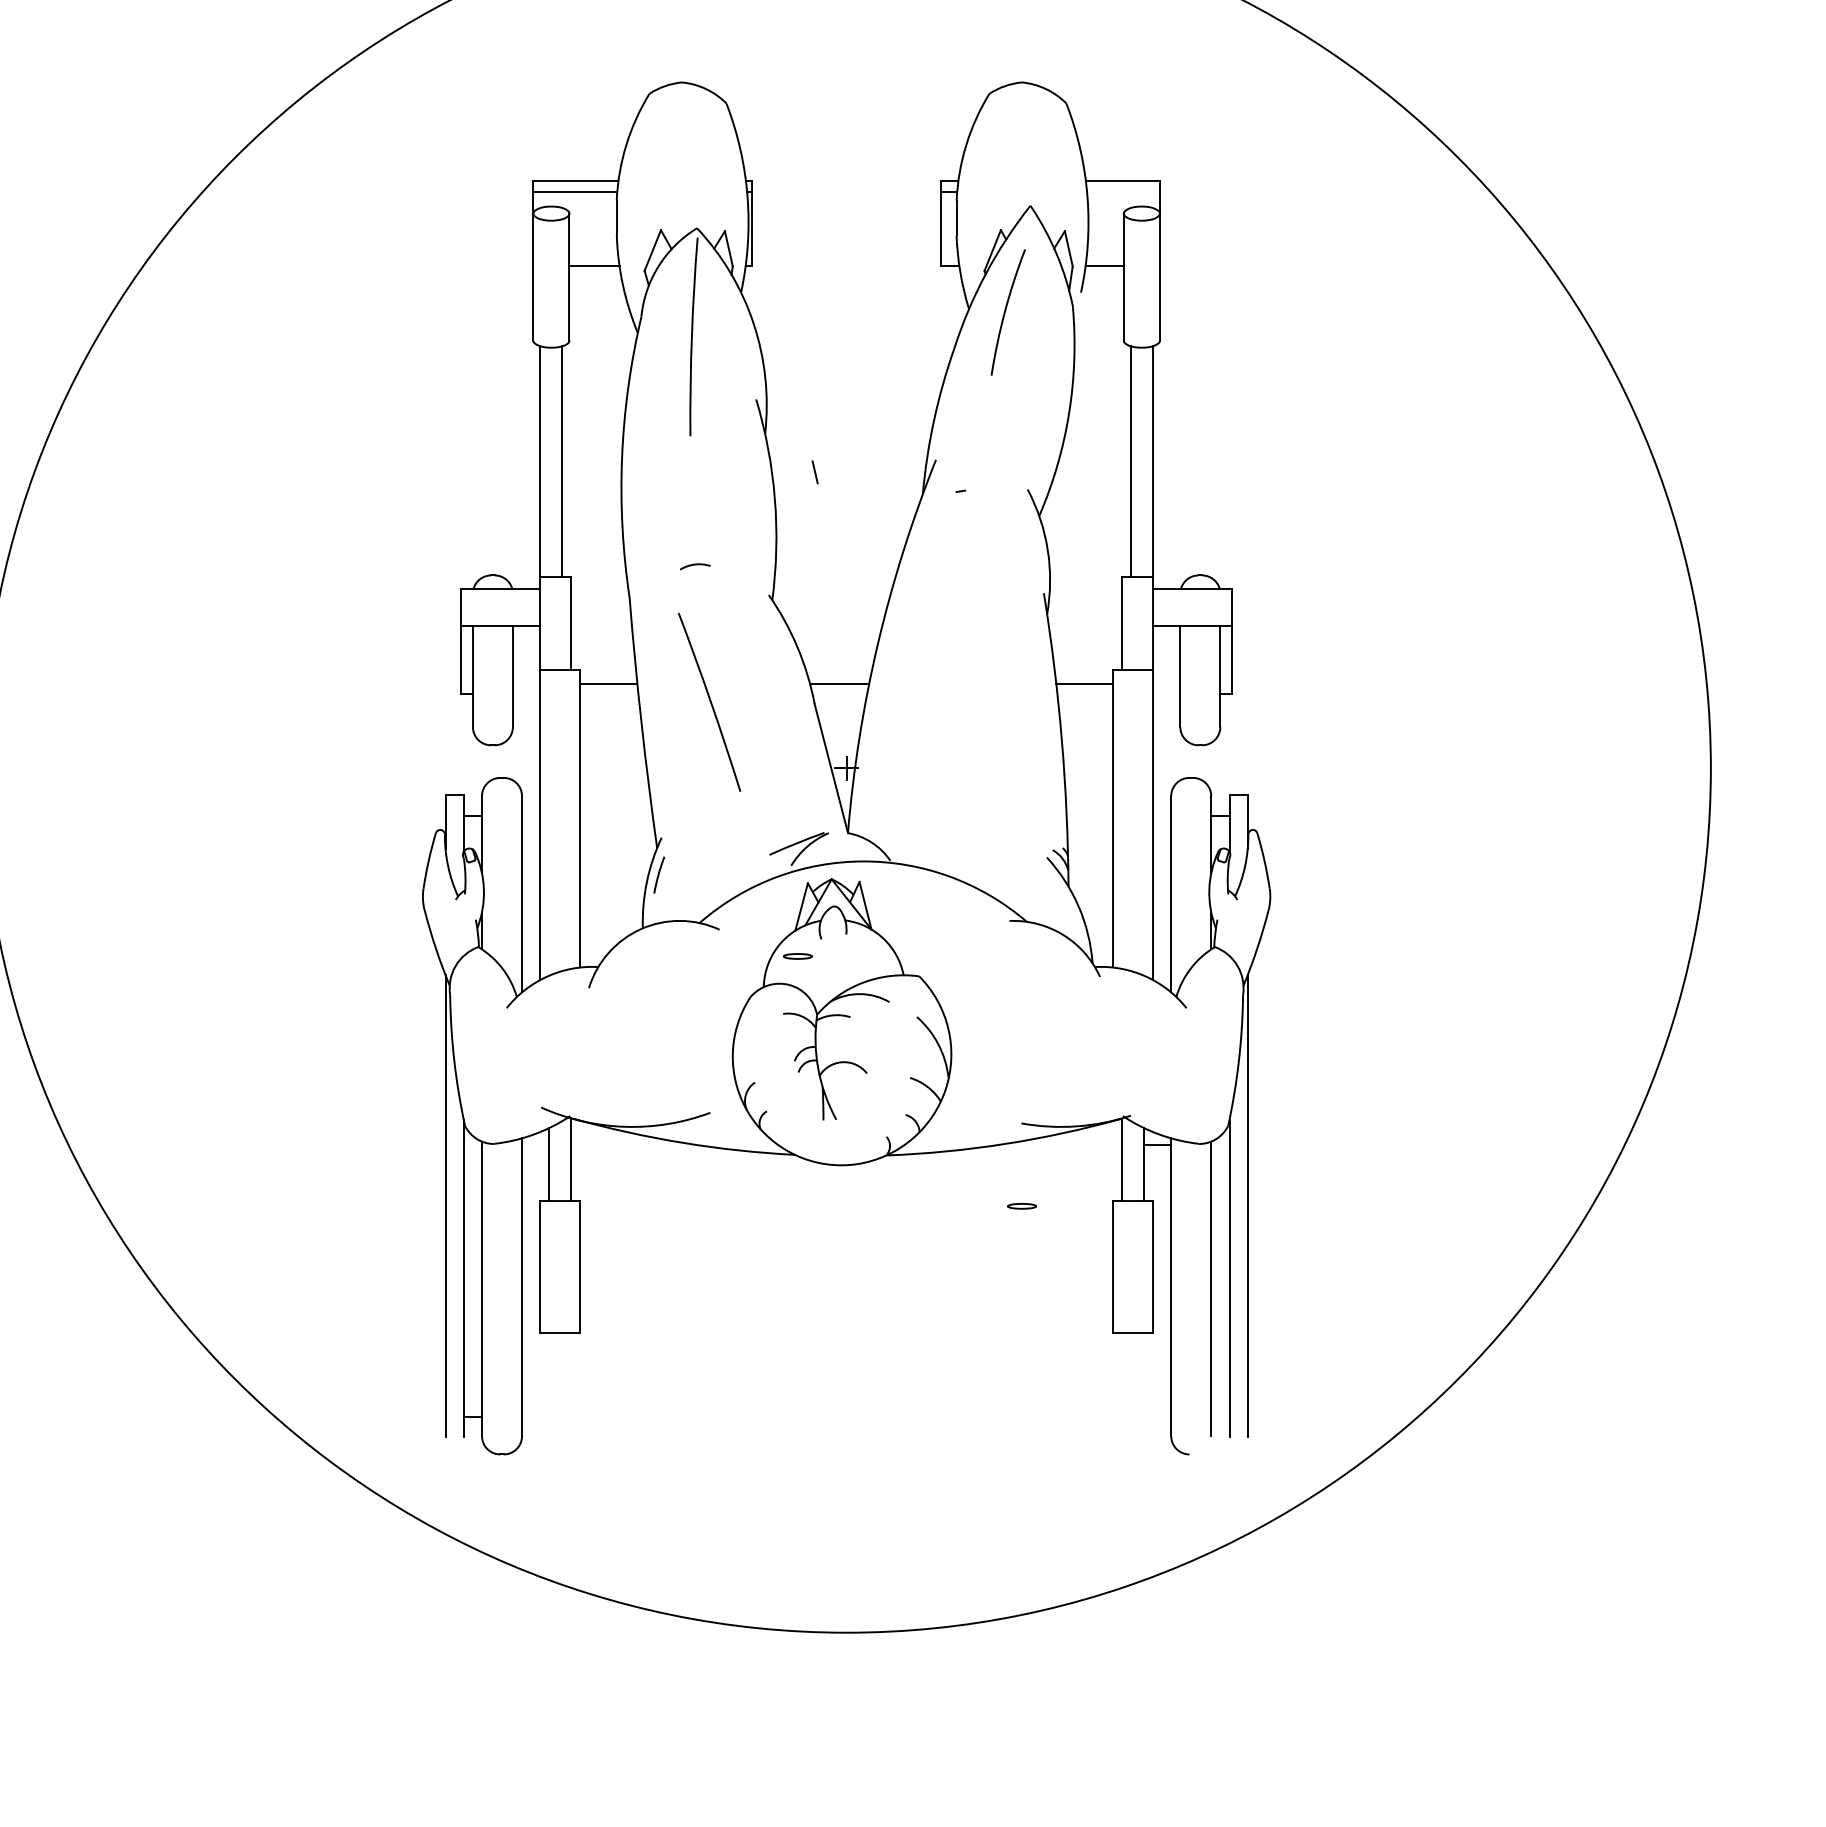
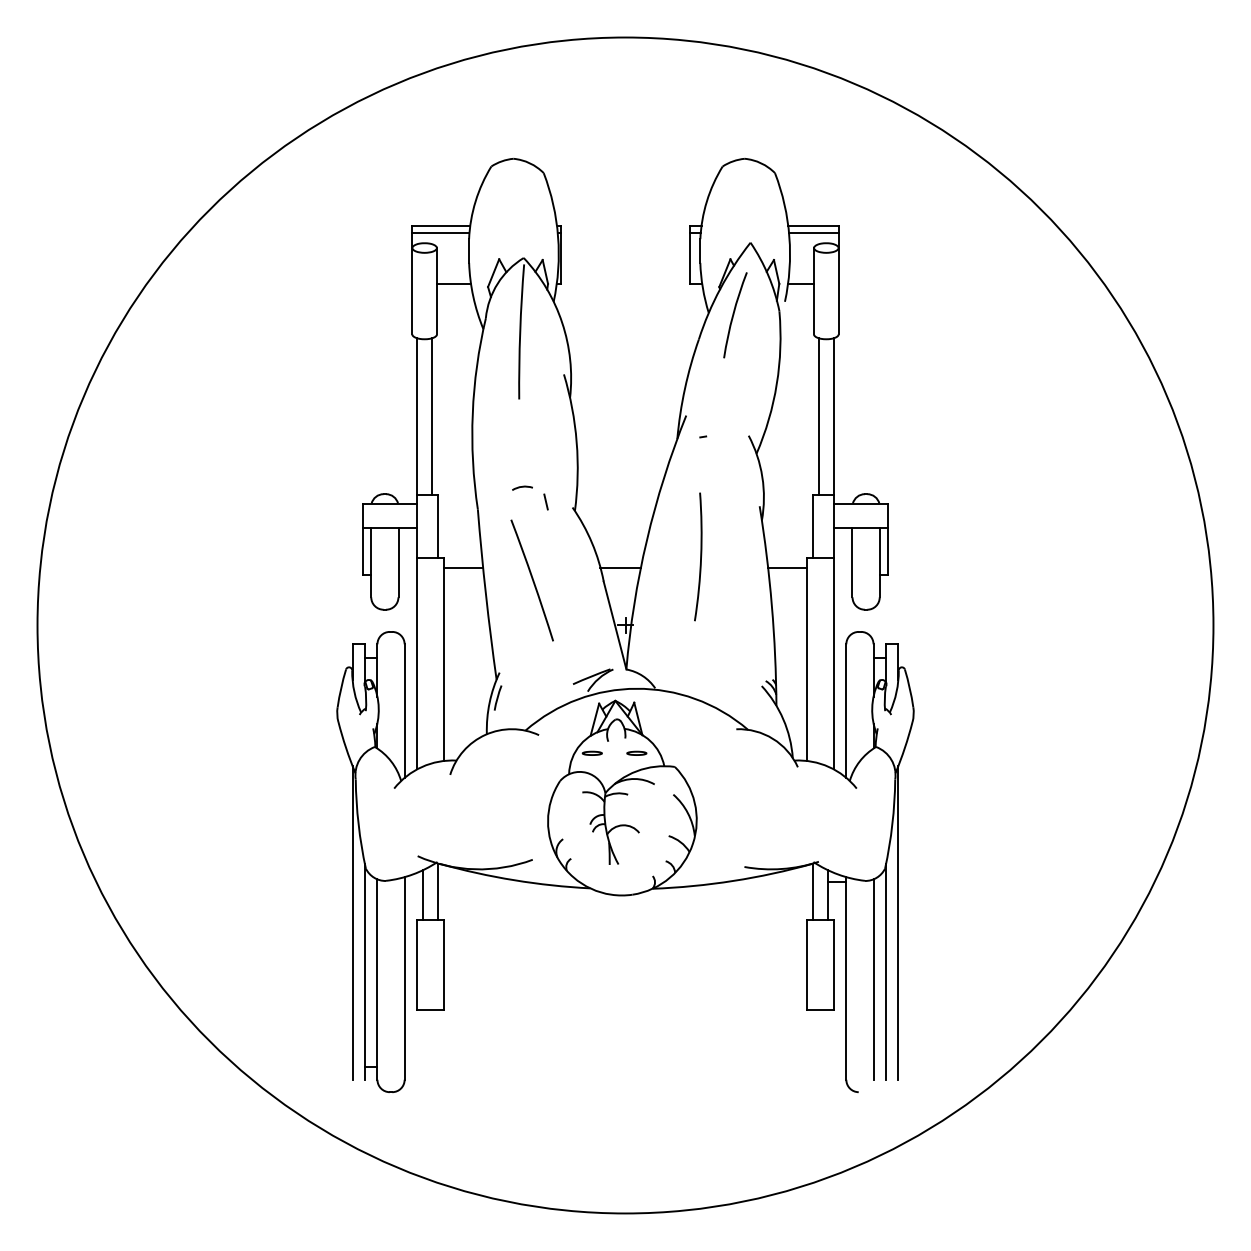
line: (1122, 192) -> (813, 233), added
line: (814, 471) -> (545, 501), moved
arc: (956, 667) -> (700, 556), added
part: (1021, 1205) -> (636, 752), moved

